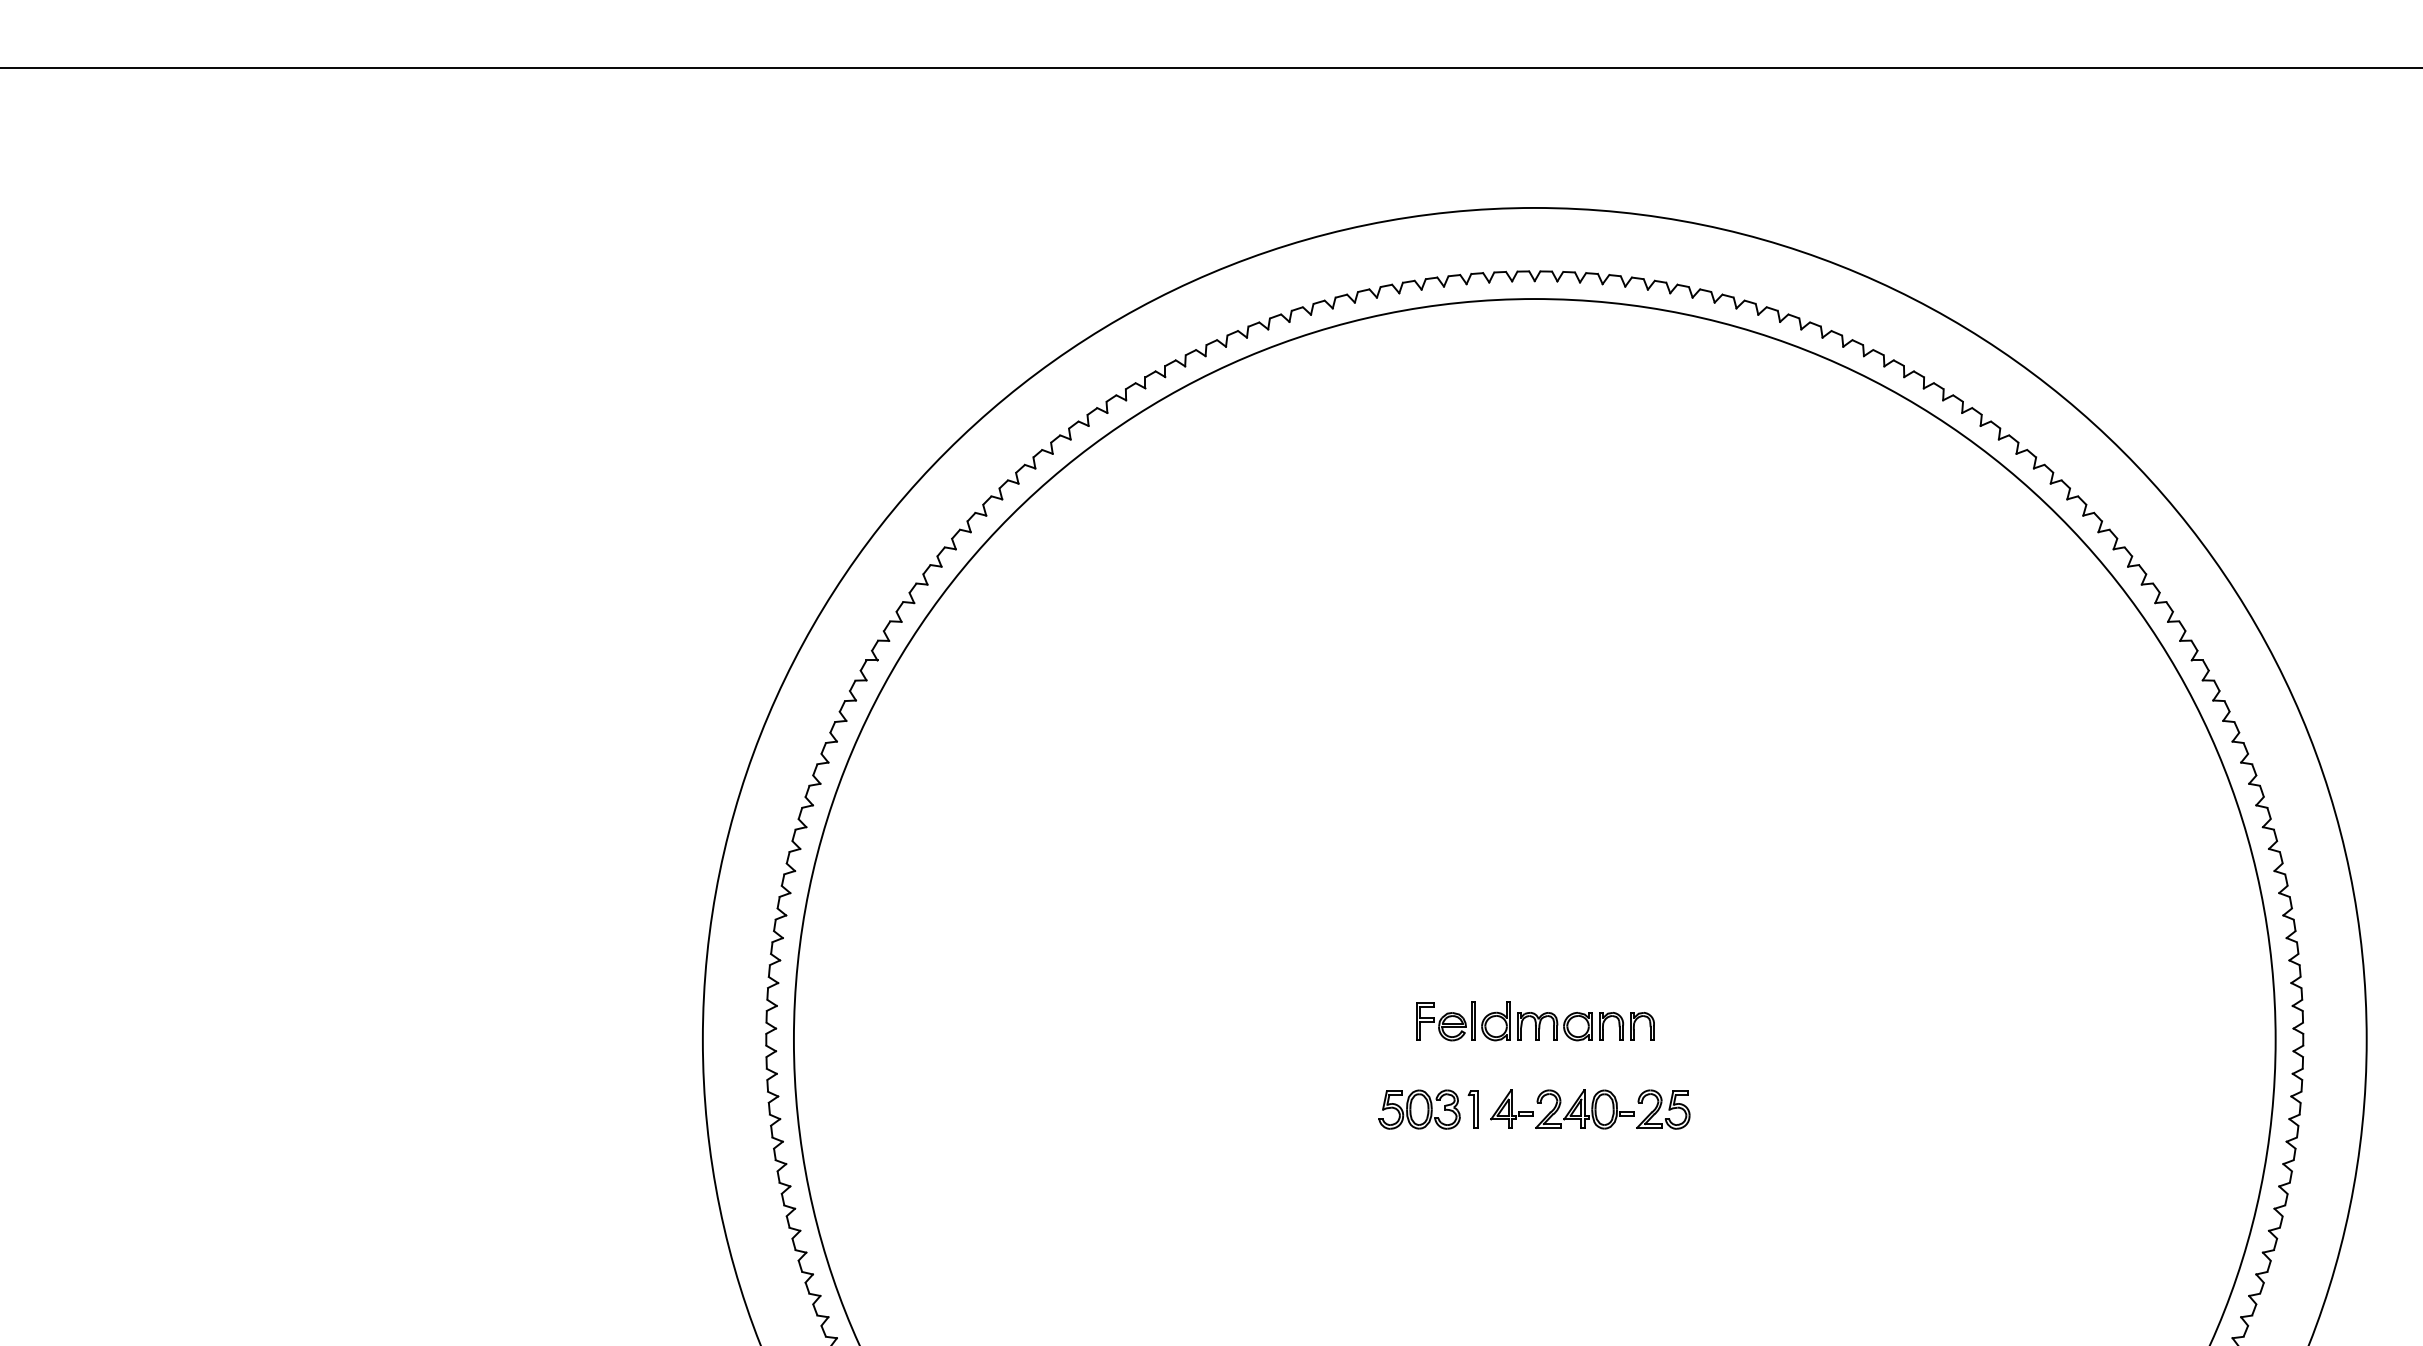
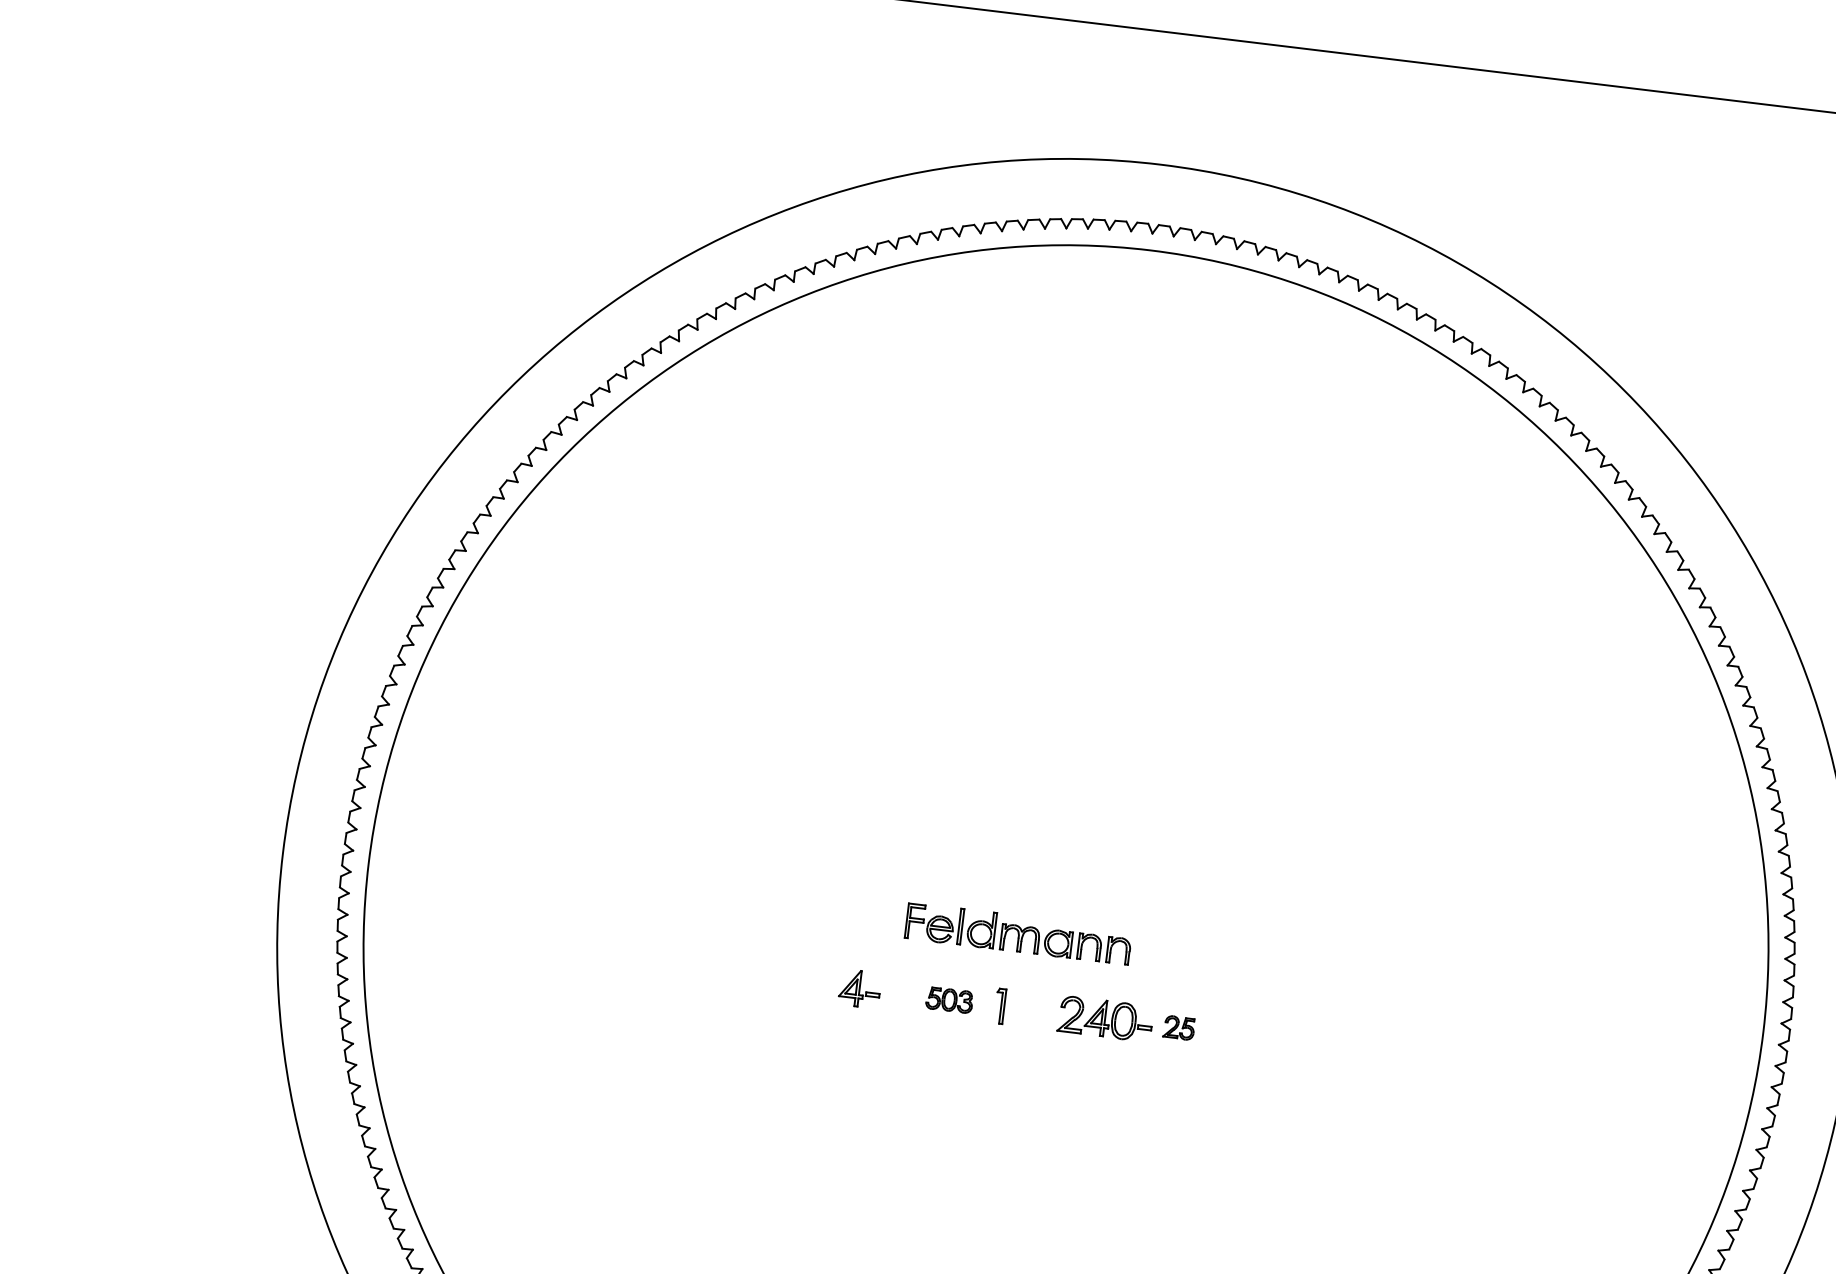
part: (1535, 1021) -> (1018, 933), moved
part: (1511, 1108) -> (859, 988), moved
part: (1419, 1109) -> (949, 1000), size x0.6
part: (1663, 1109) -> (1179, 1027), size x0.6

